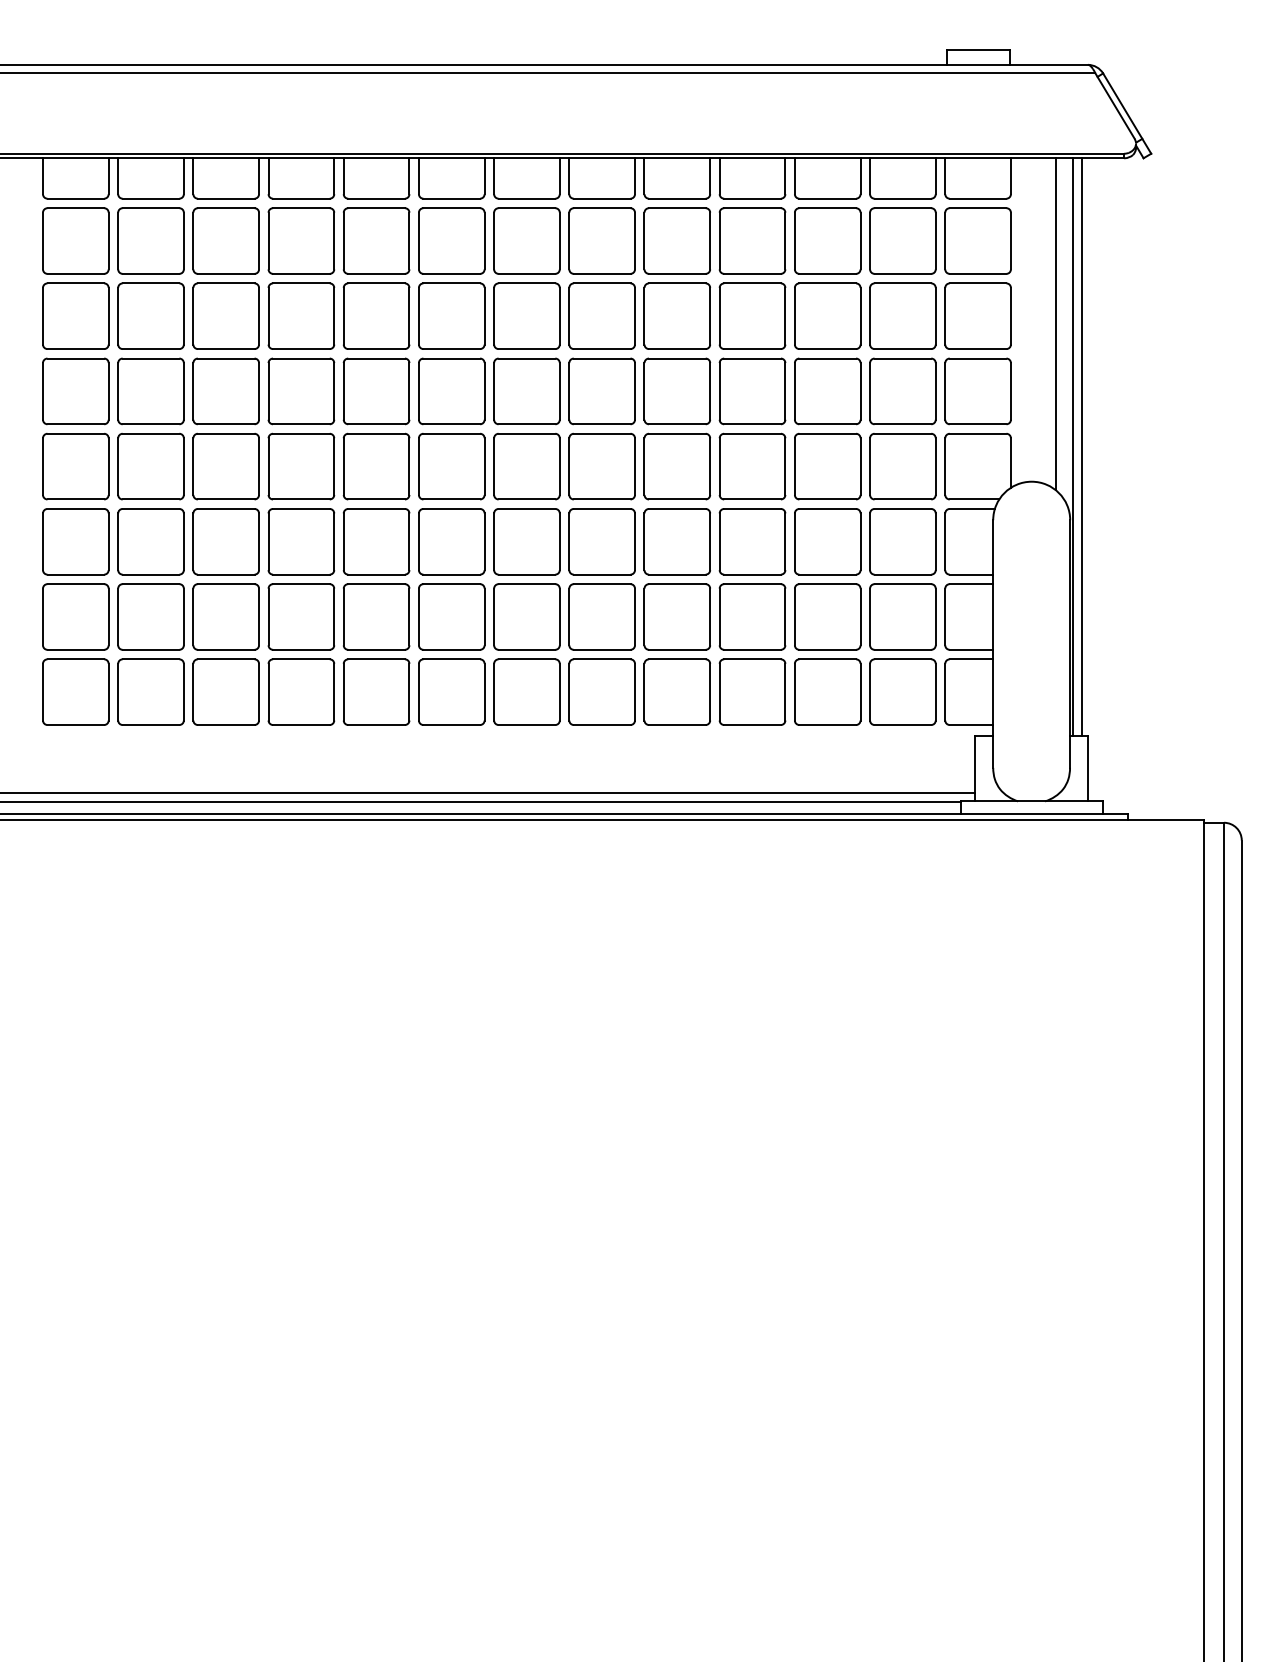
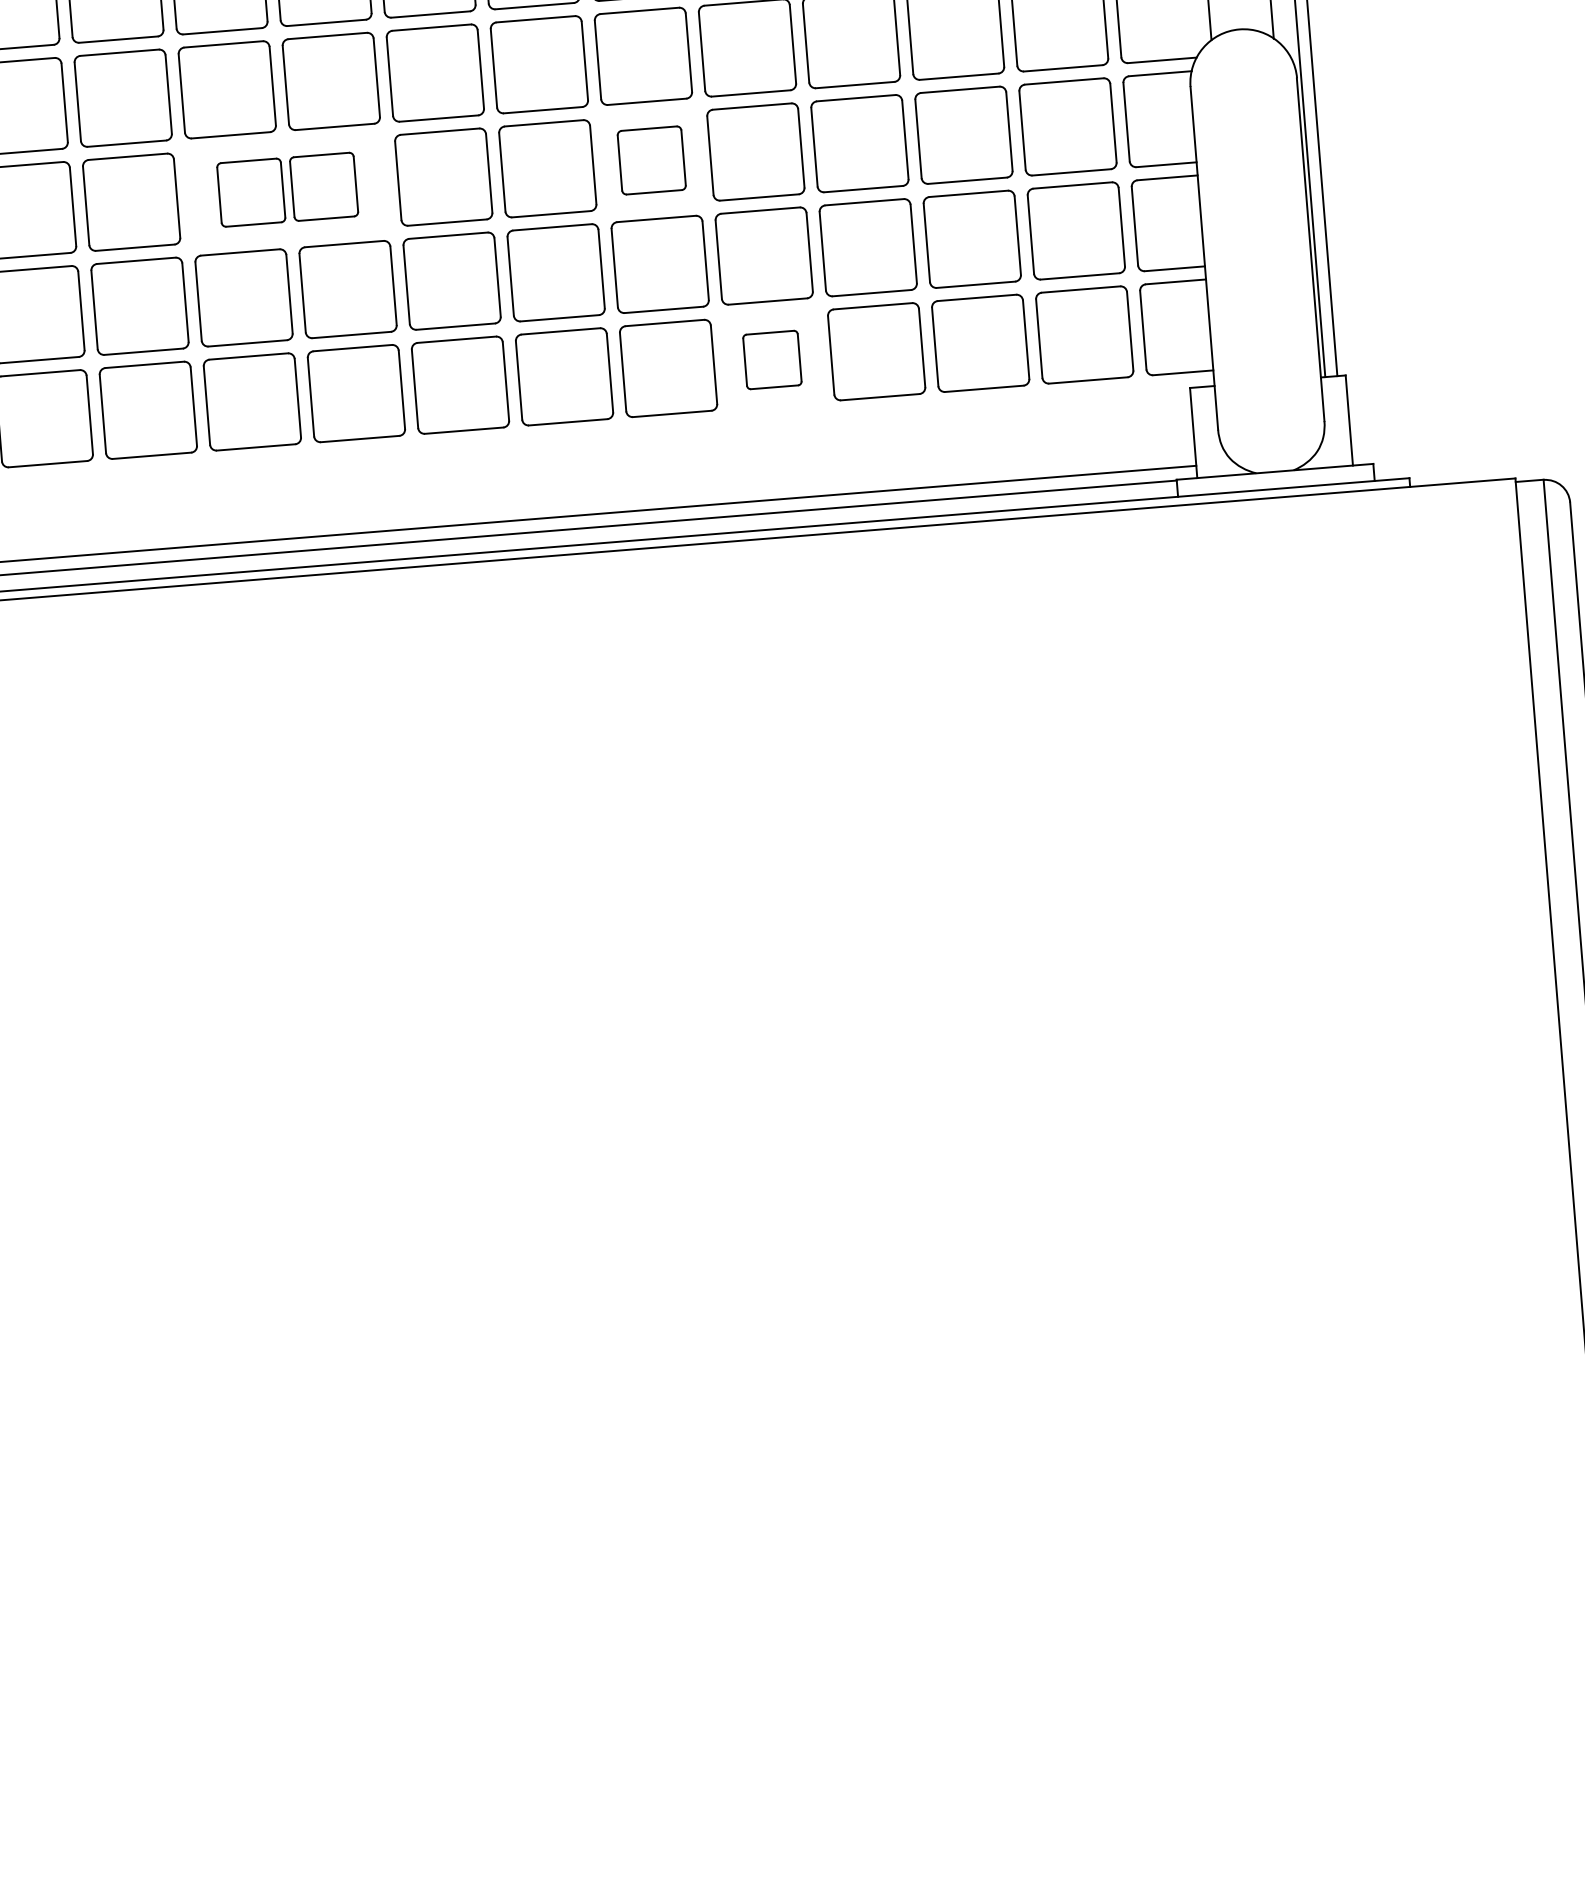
part: (338, 541) -> (286, 189), size x0.7
part: (601, 541) -> (650, 160), size x0.7
part: (676, 691) -> (771, 359), size x0.6

